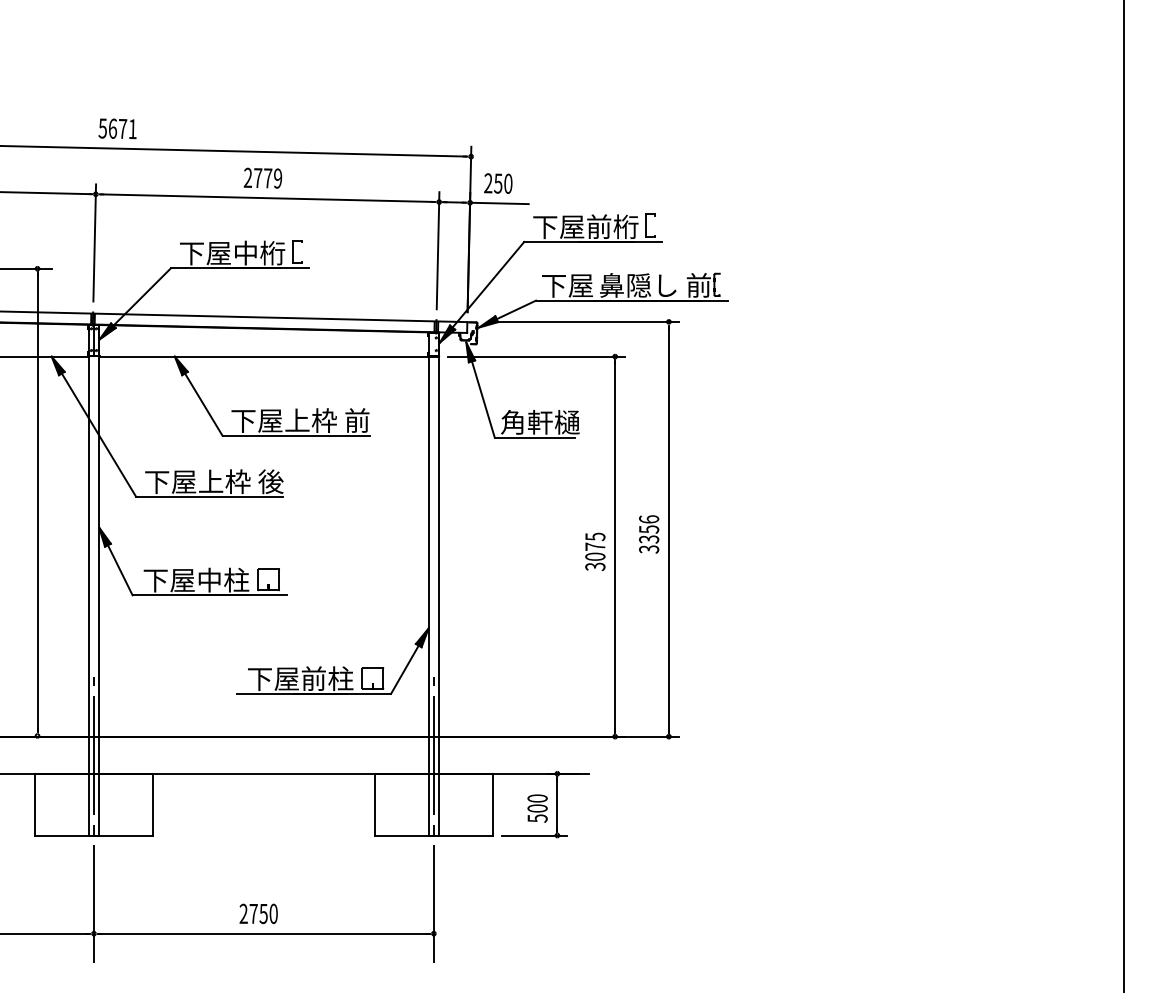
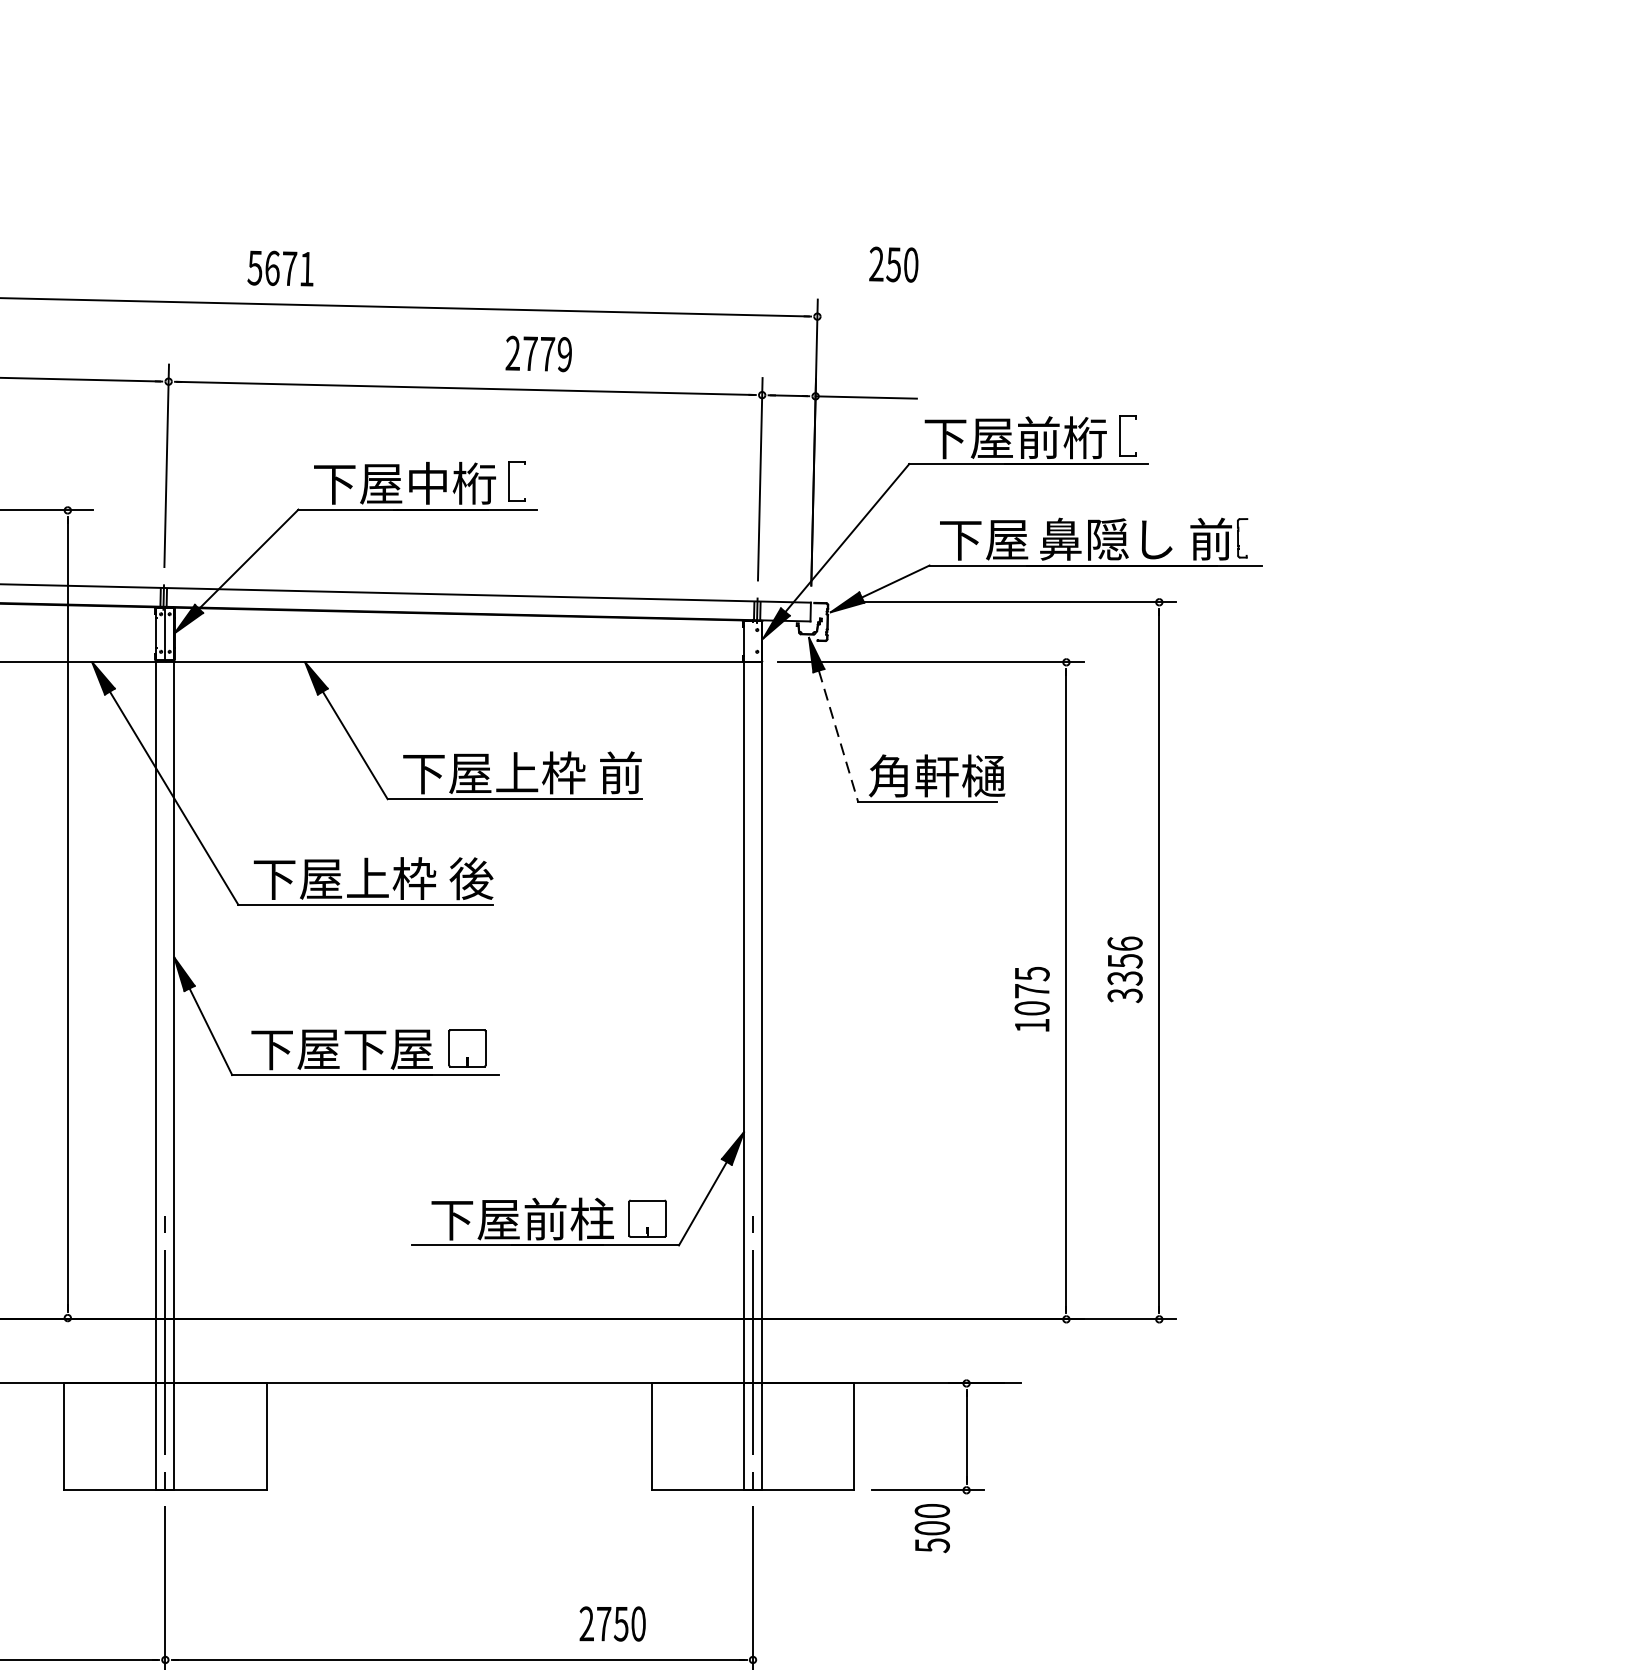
text: (117, 128) -> (280, 267), moved
text: (262, 177) -> (537, 352), moved
text: (498, 183) -> (894, 264), moved
line: (483, 399) -> (838, 736), solid -> dashed
text: (595, 566) -> (1032, 1025), 3075 -> 1075
text: (223, 579) -> (389, 1047), 中柱 -> 下屋
text: (537, 808) -> (932, 1528), moved
text: (258, 913) -> (612, 1623), moved

